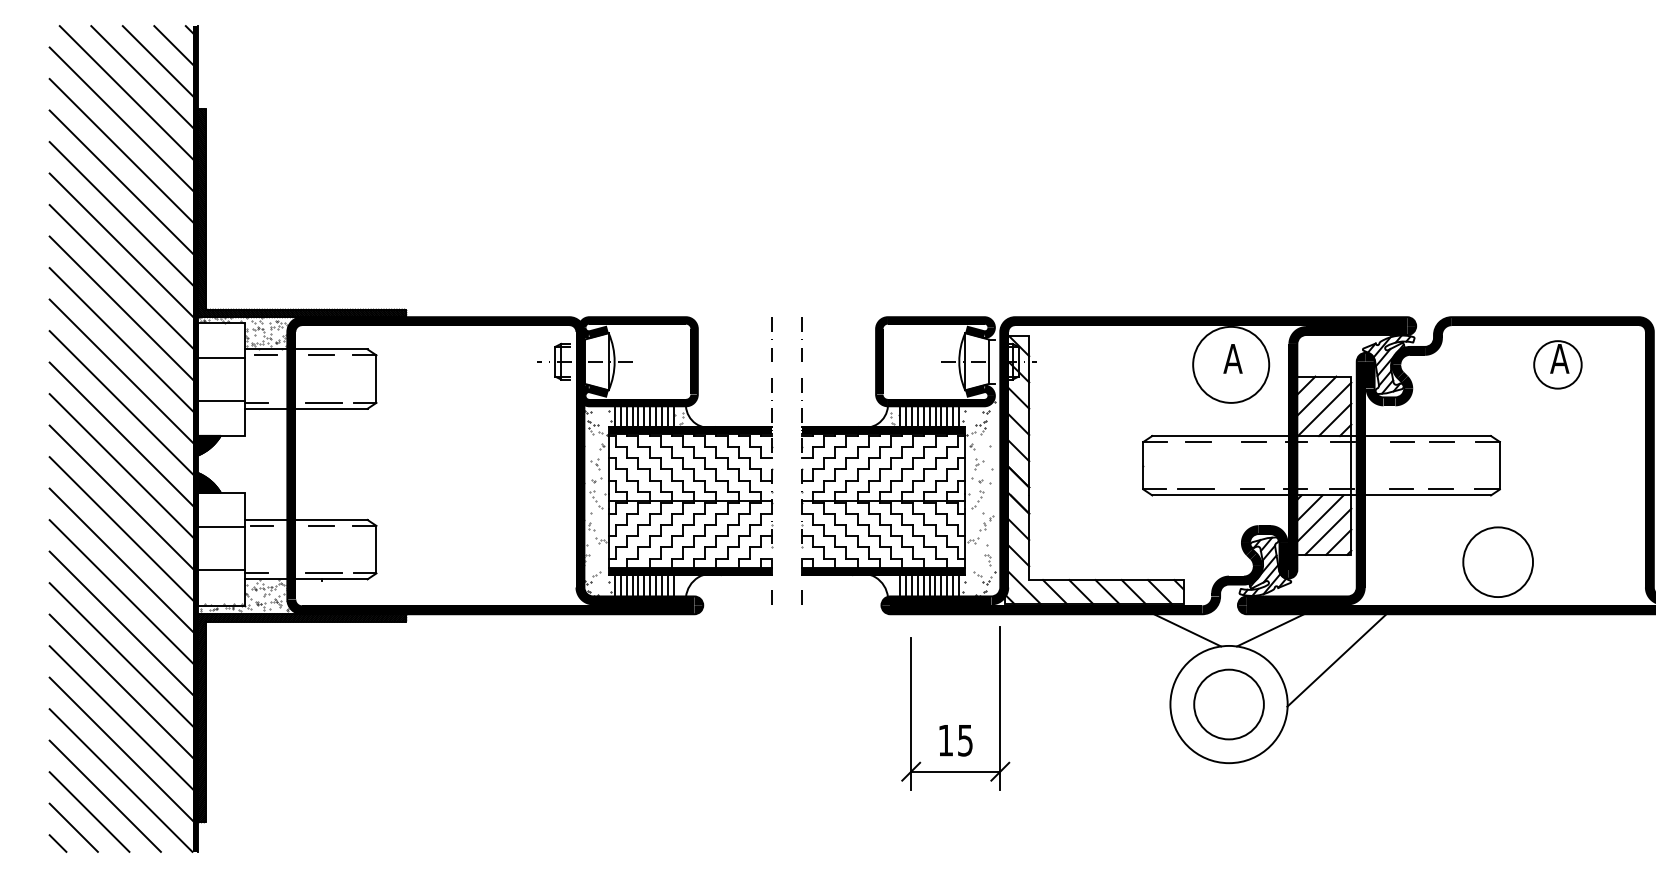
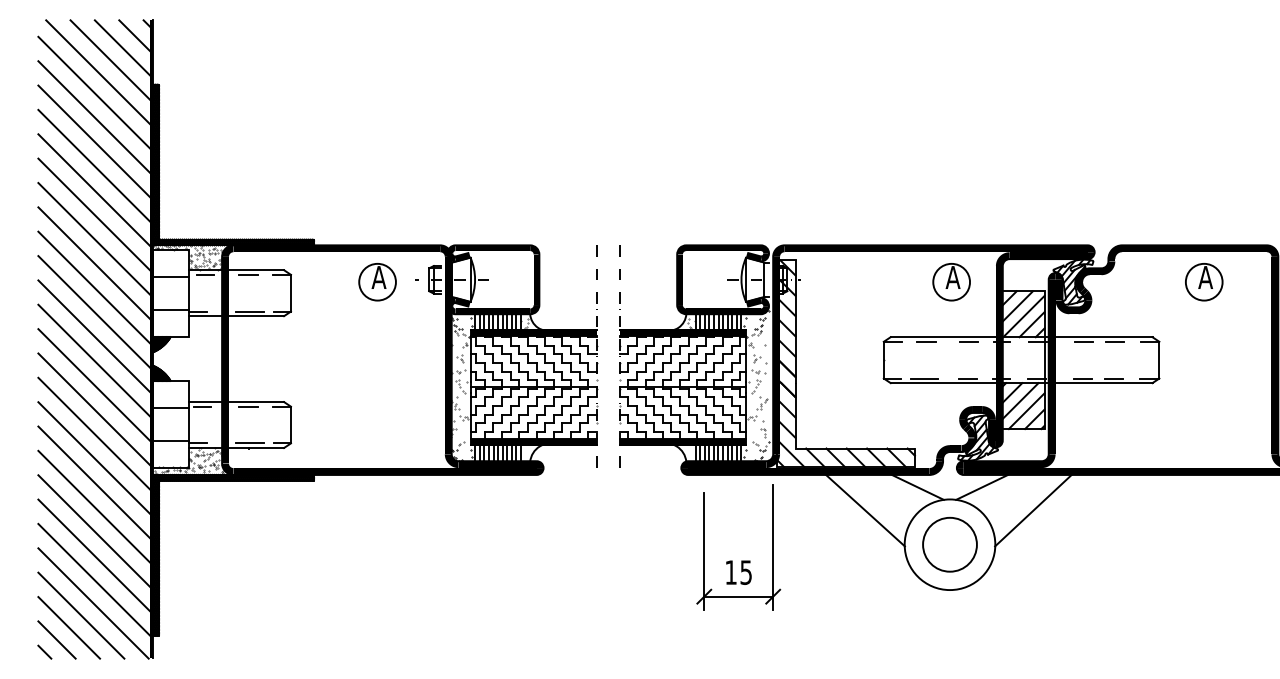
circle: (1230, 363) -> (951, 281), size x0.62
part: (488, 365) -> (377, 282), added
circle: (1497, 561) -> (1157, 434), removed
line: (1119, 660) -> (865, 510), added

